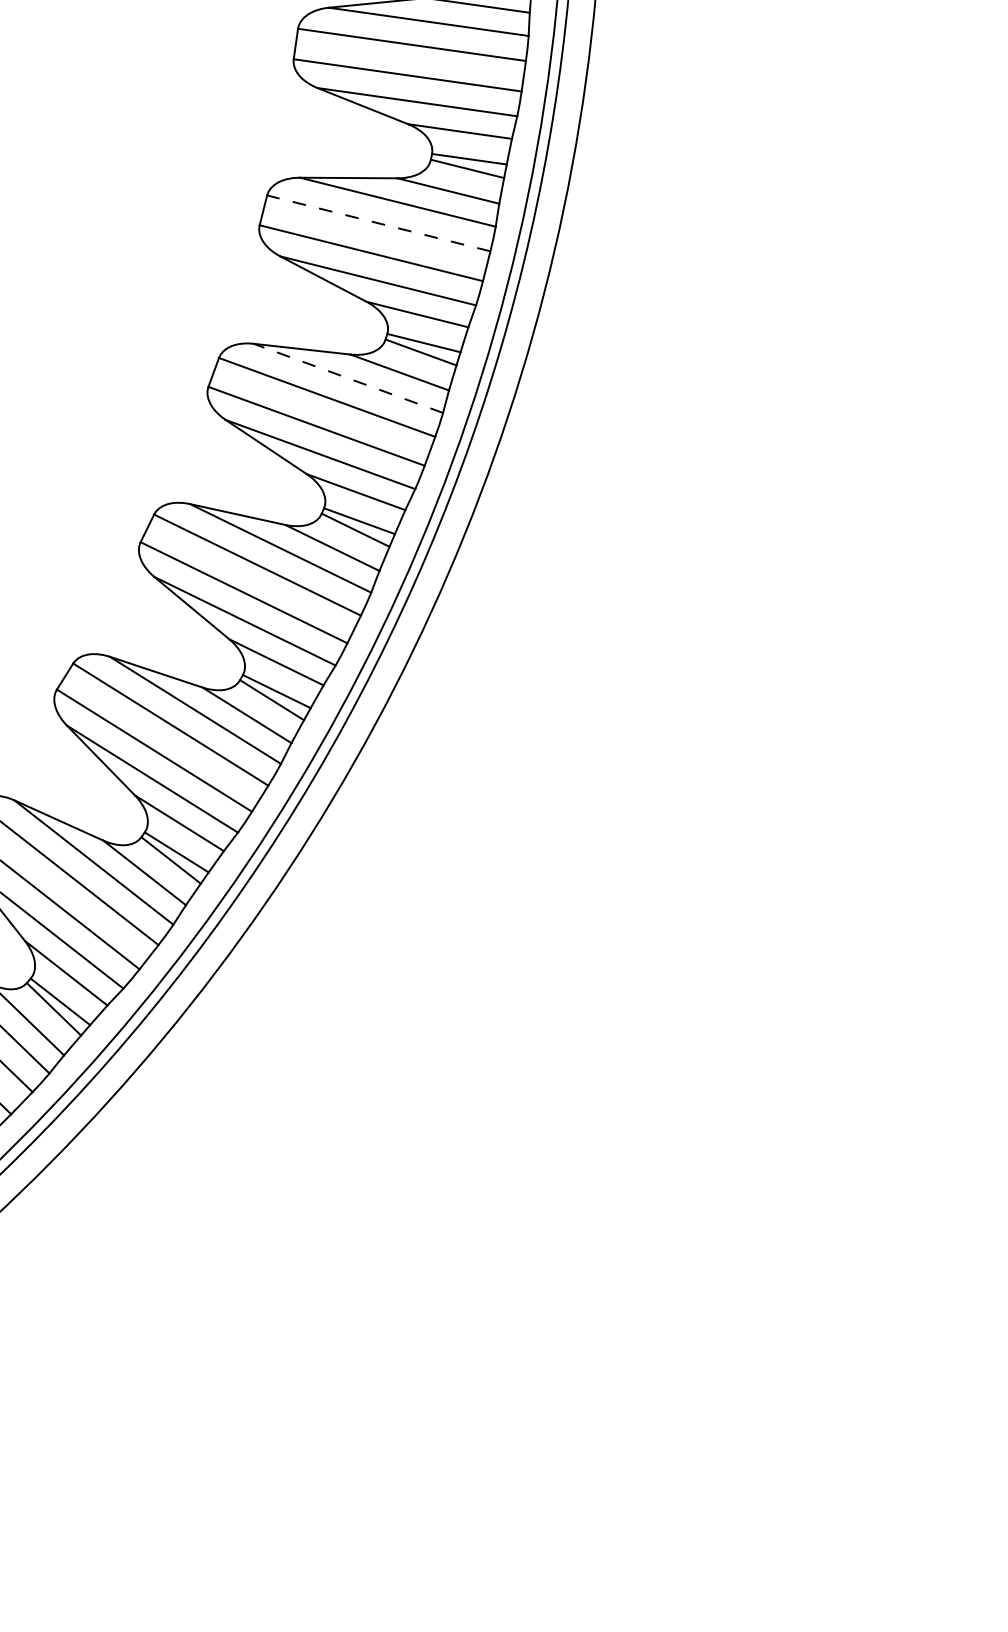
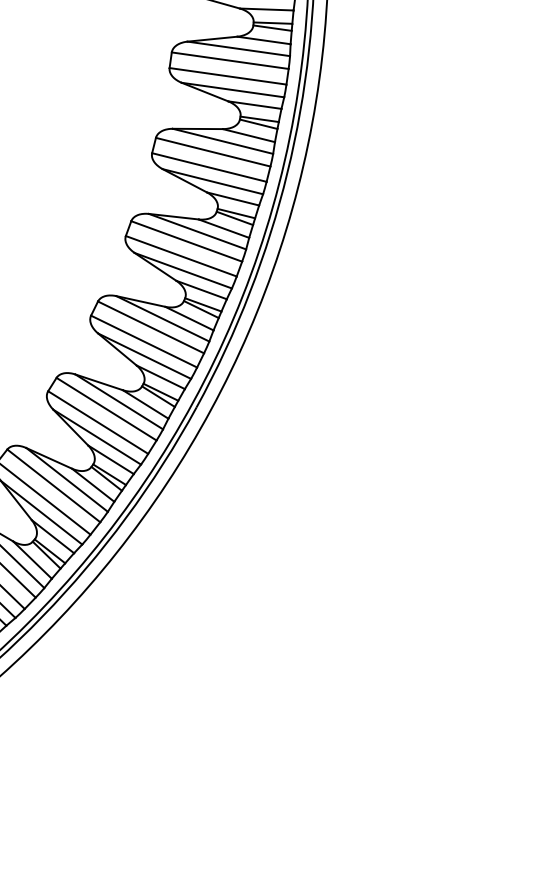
line: (377, 223) -> (212, 152), dashed -> solid
line: (348, 378) -> (197, 231), dashed -> solid

